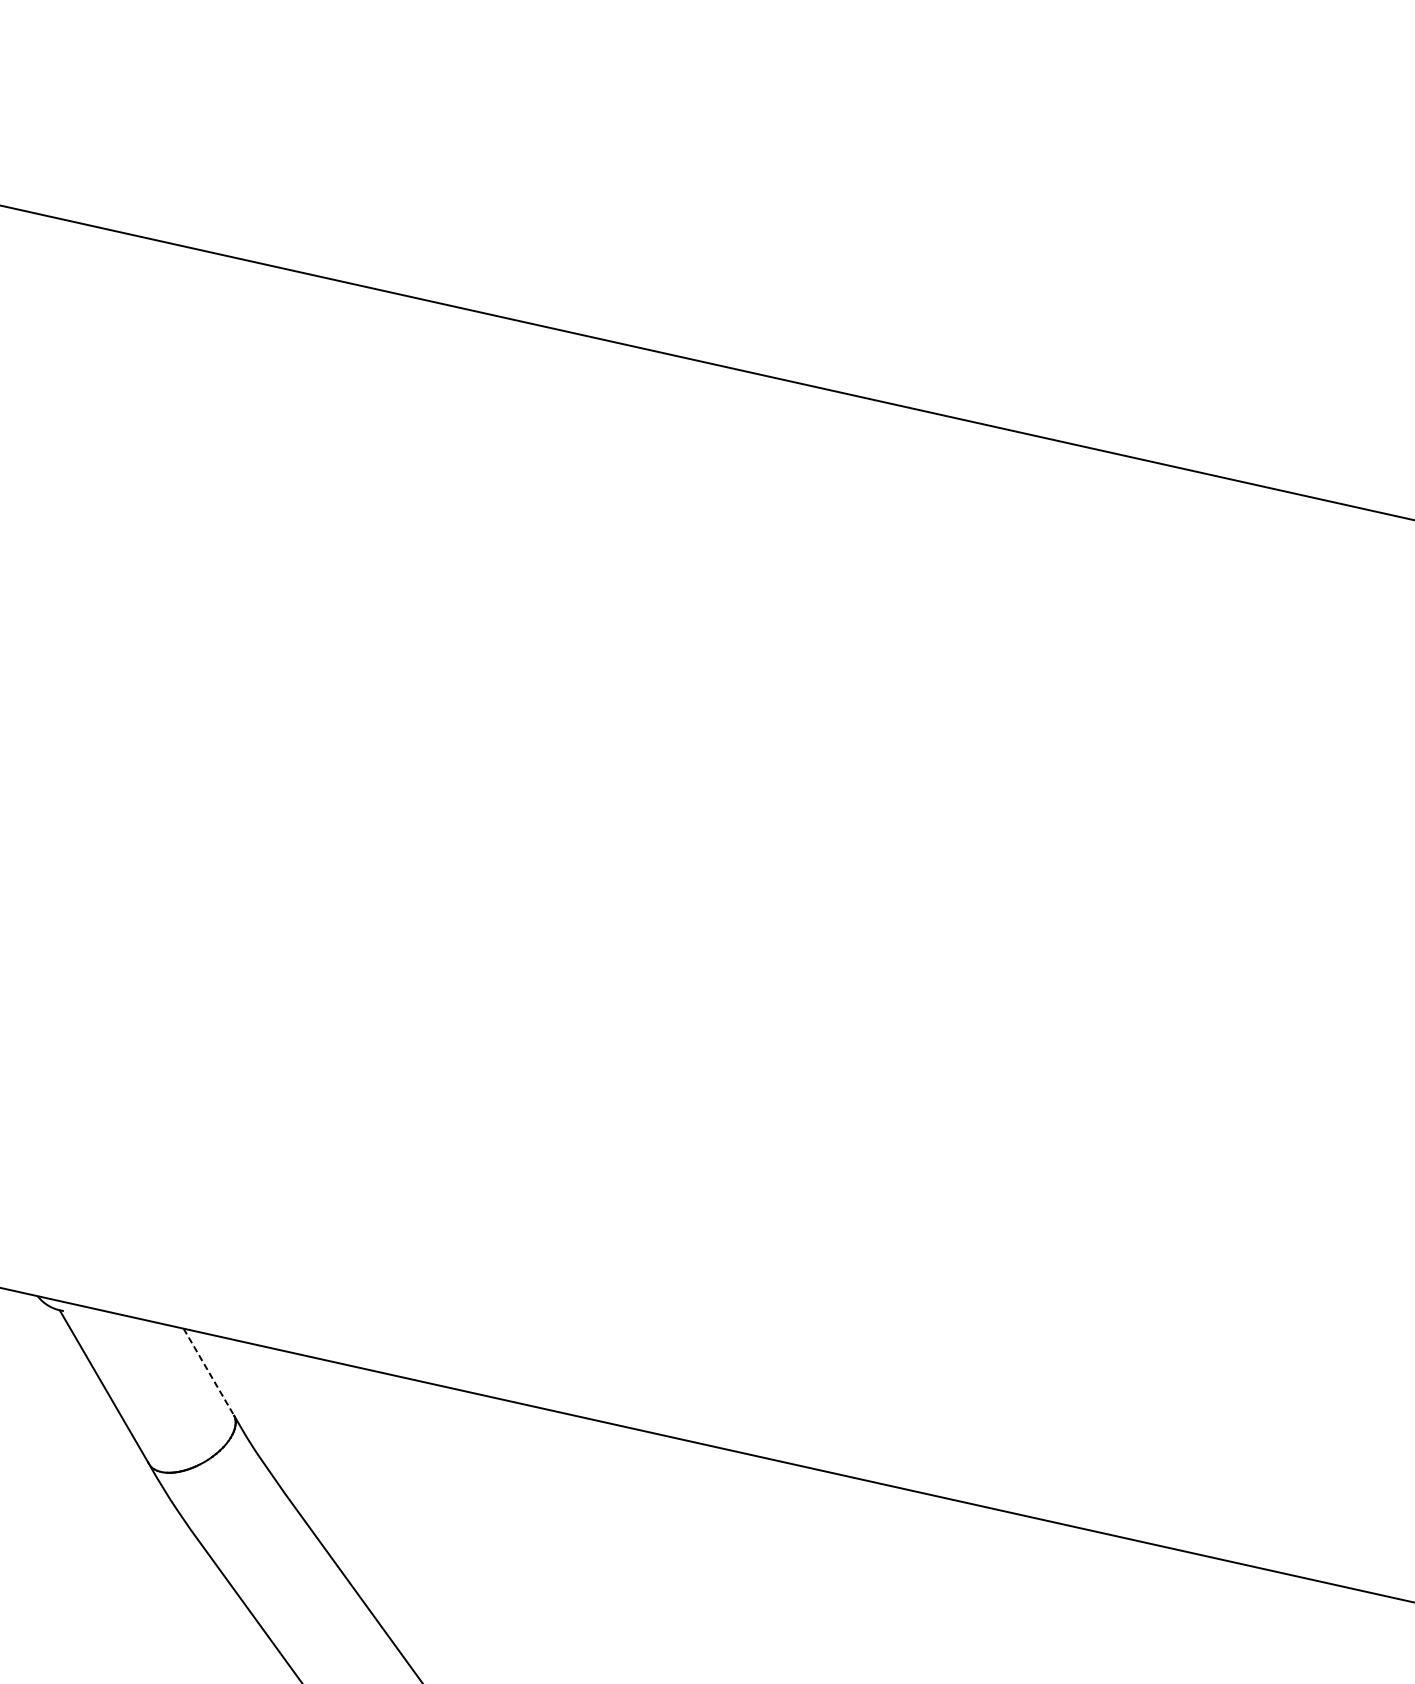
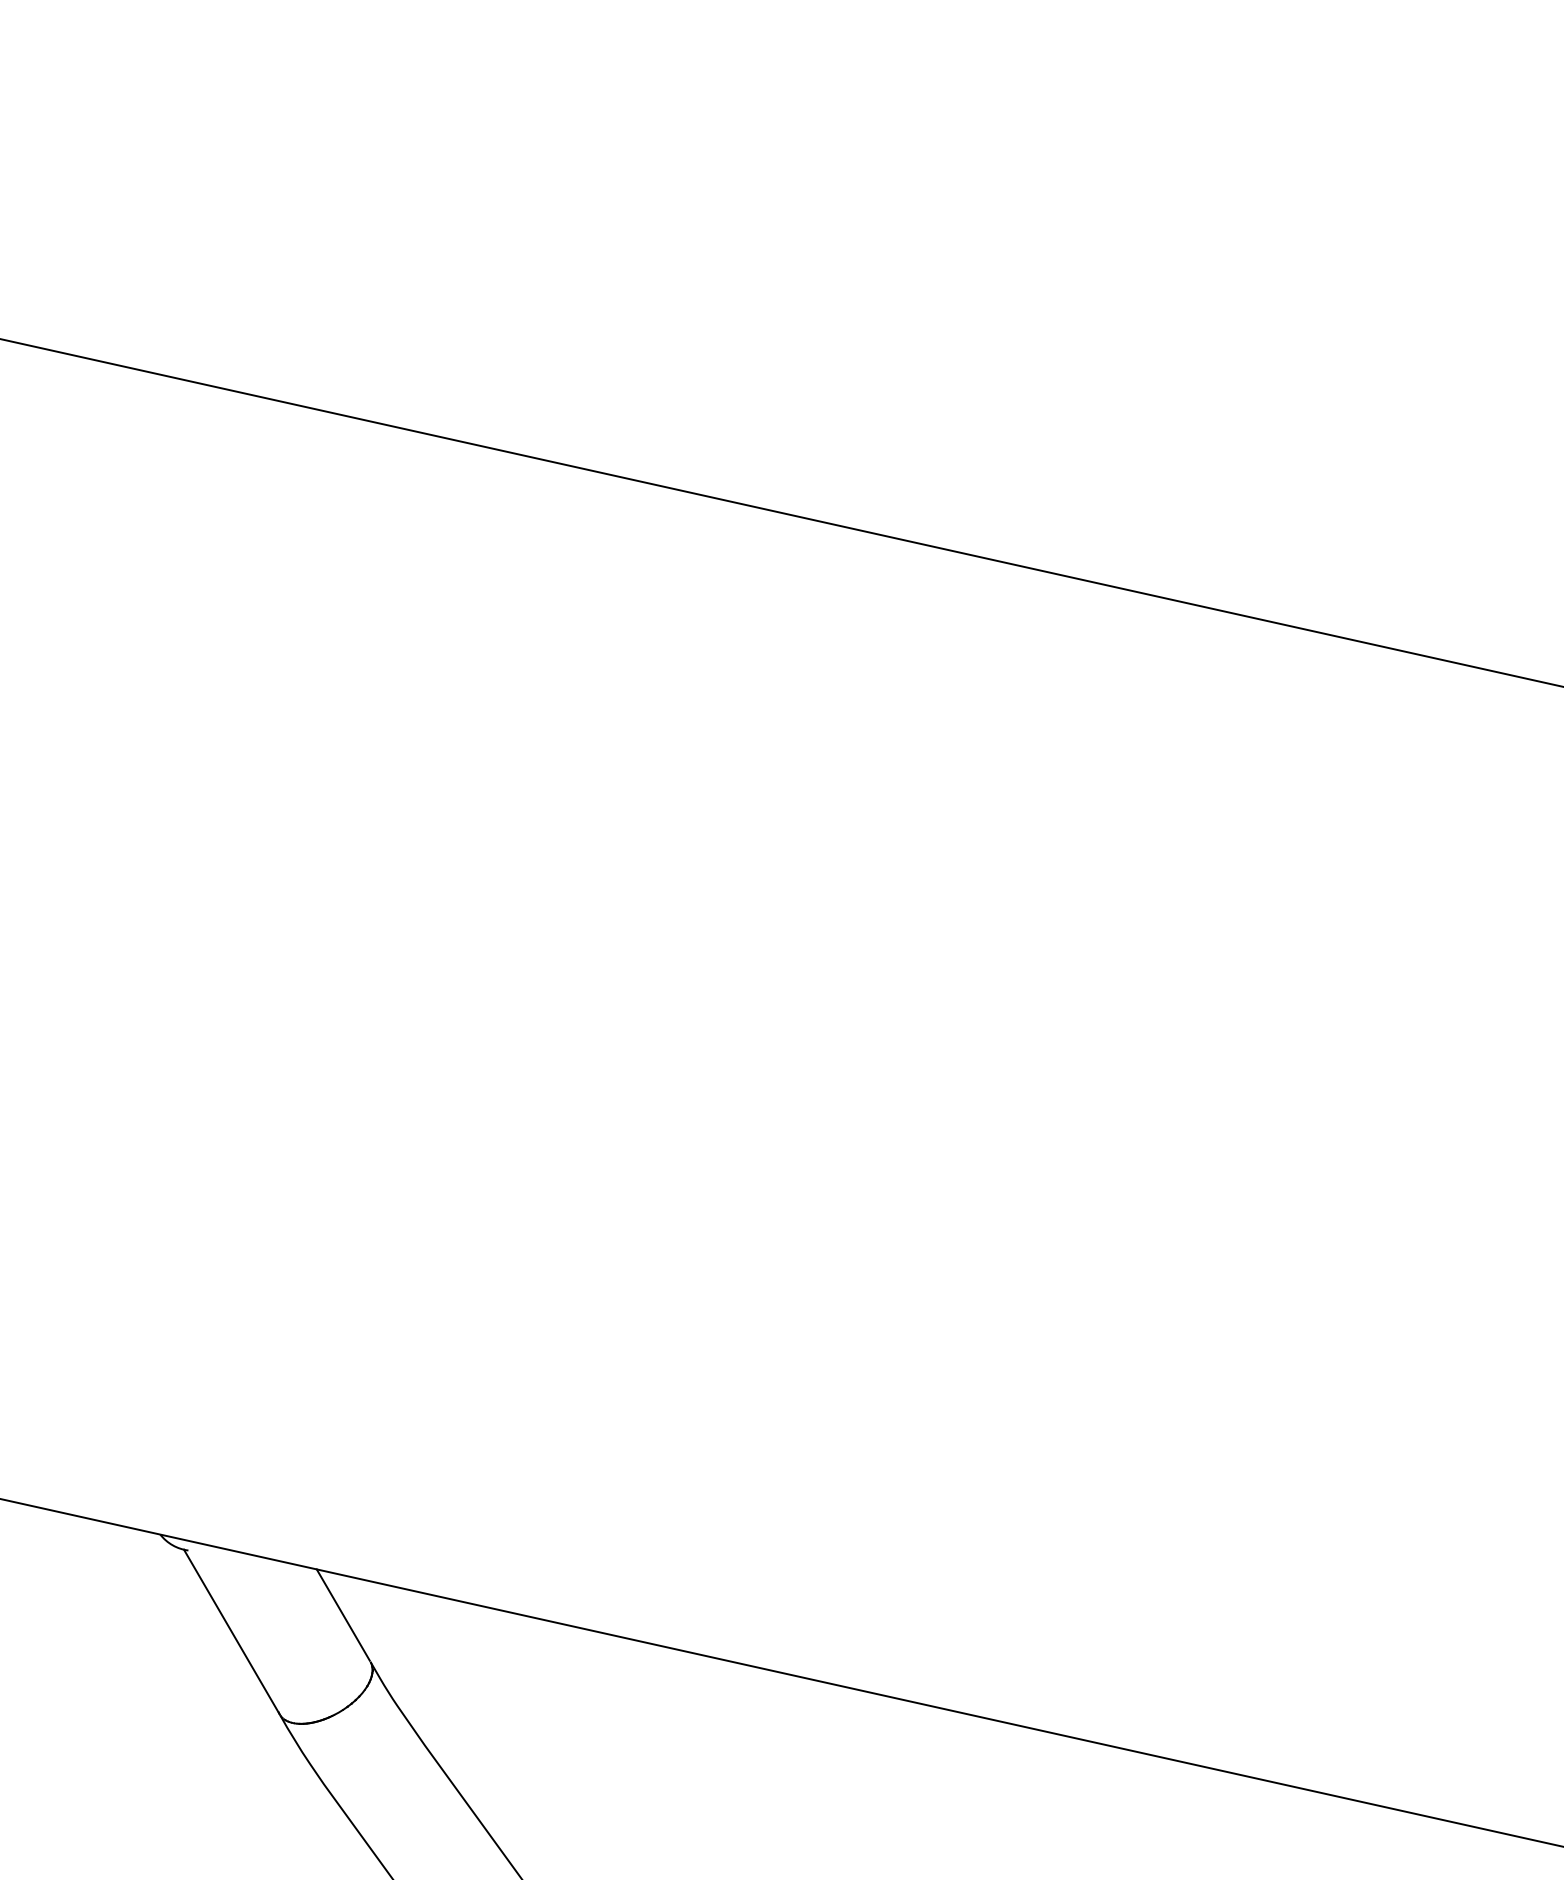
line: (208, 1371) -> (343, 1615), dashed -> solid

